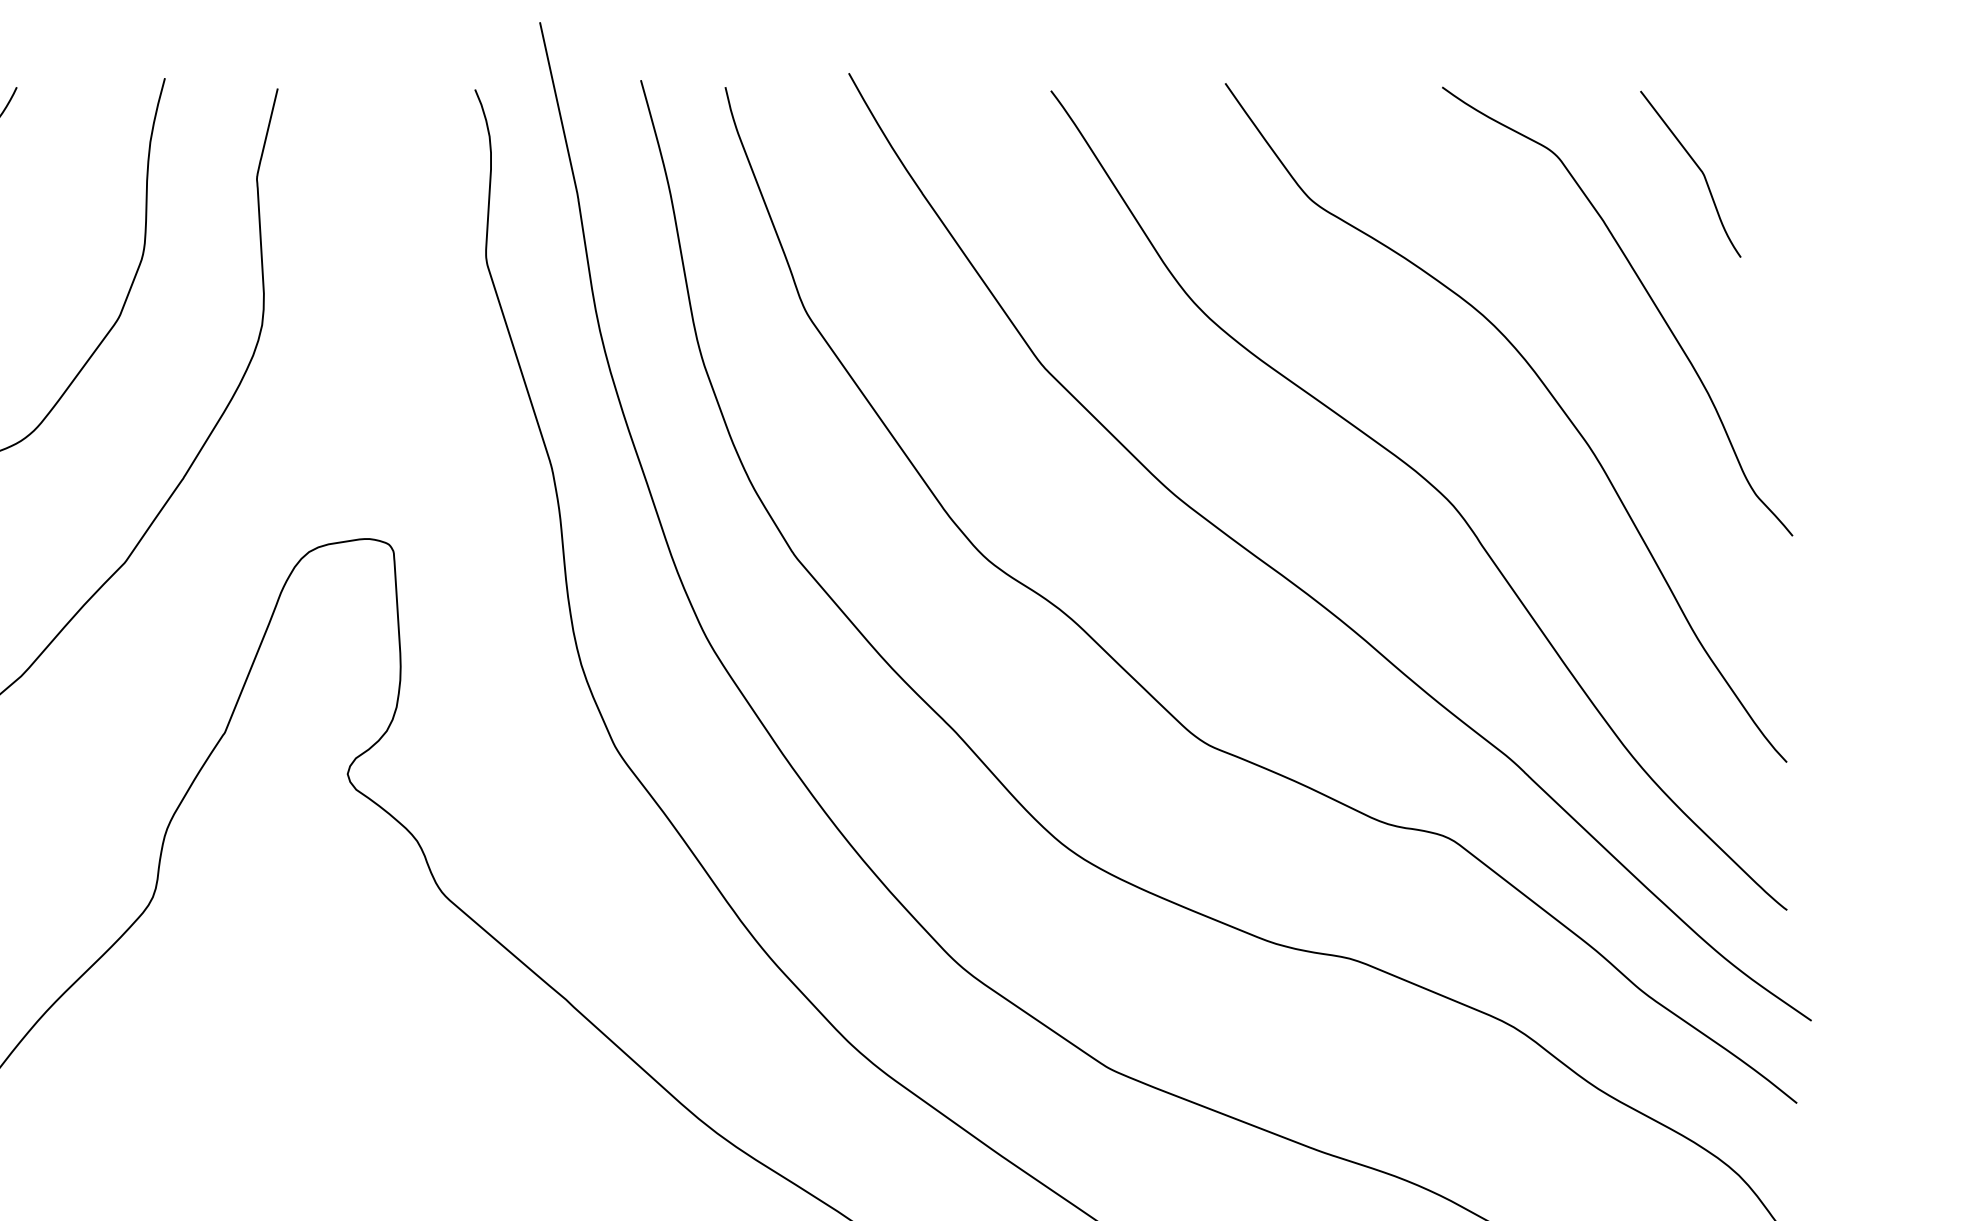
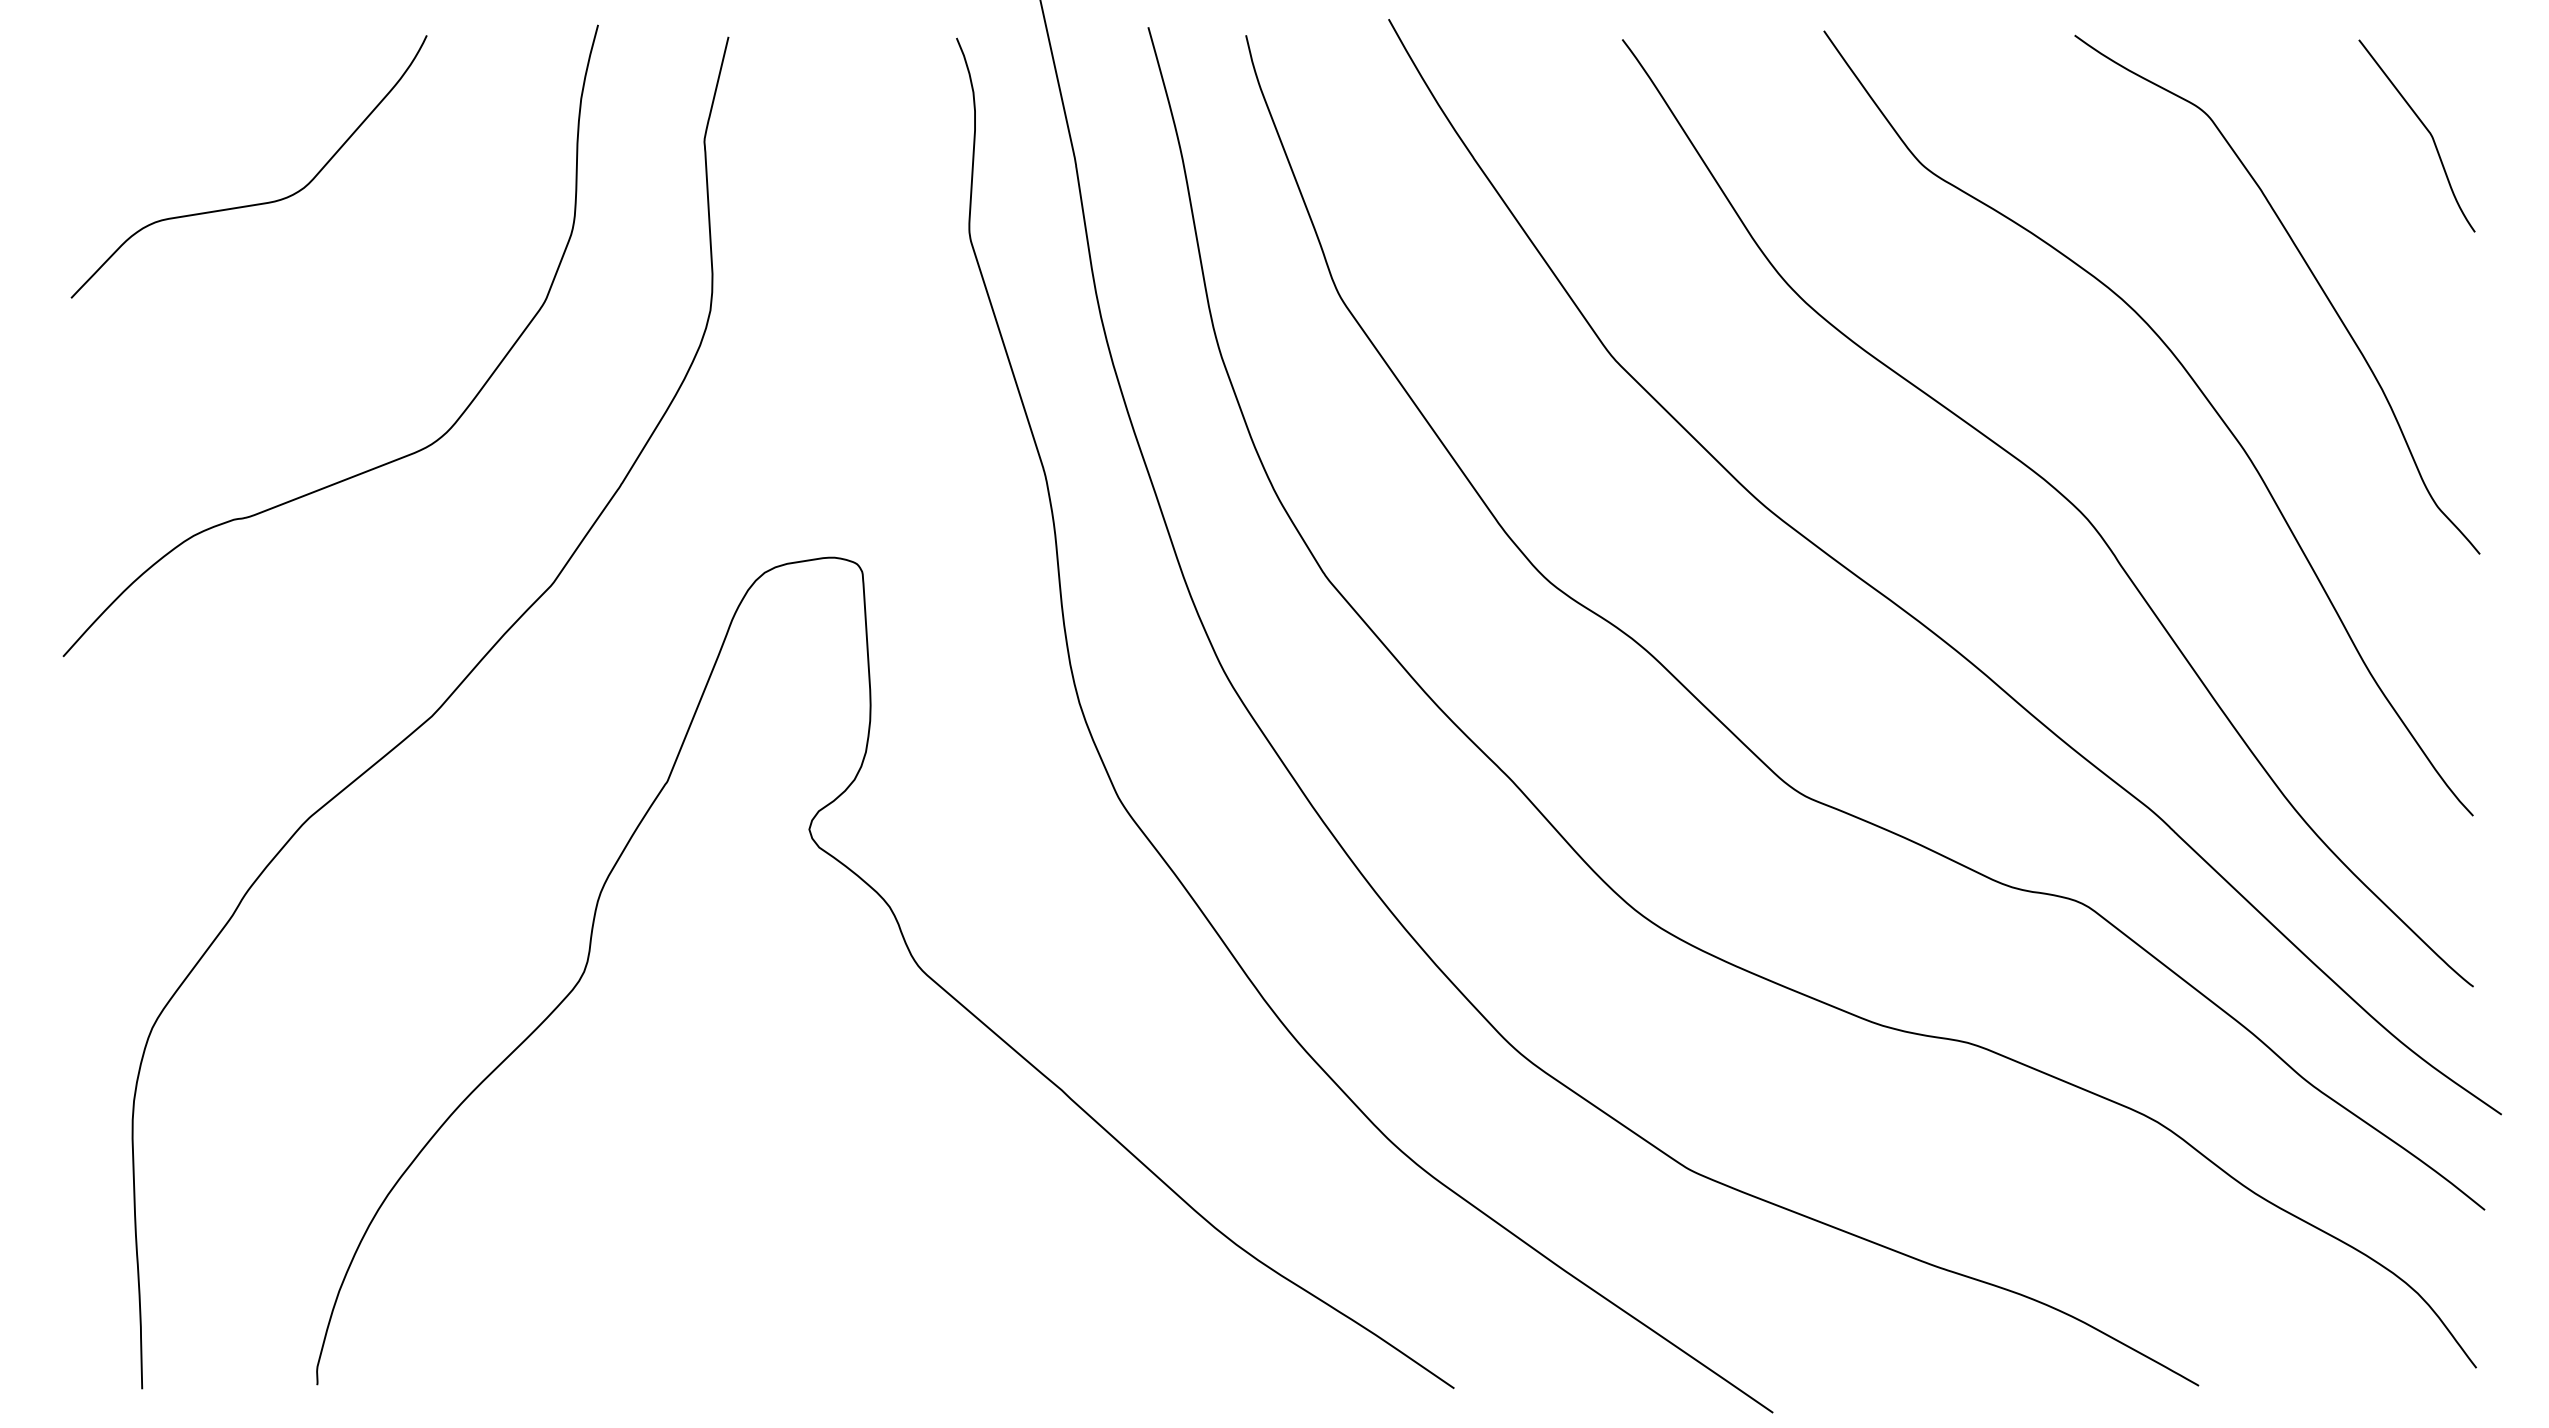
curve: (1698, 169) -> (2426, 130), moved

